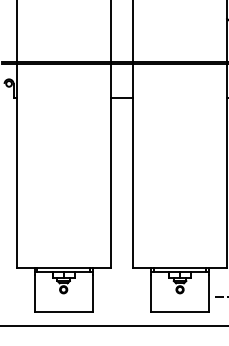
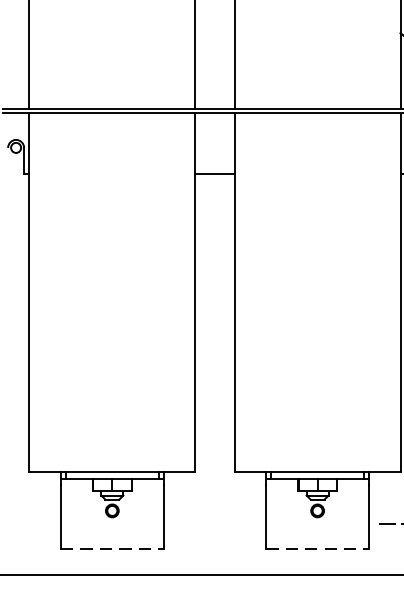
line: (64, 311) -> (113, 549), solid -> dashed
line: (180, 311) -> (318, 549), solid -> dashed

